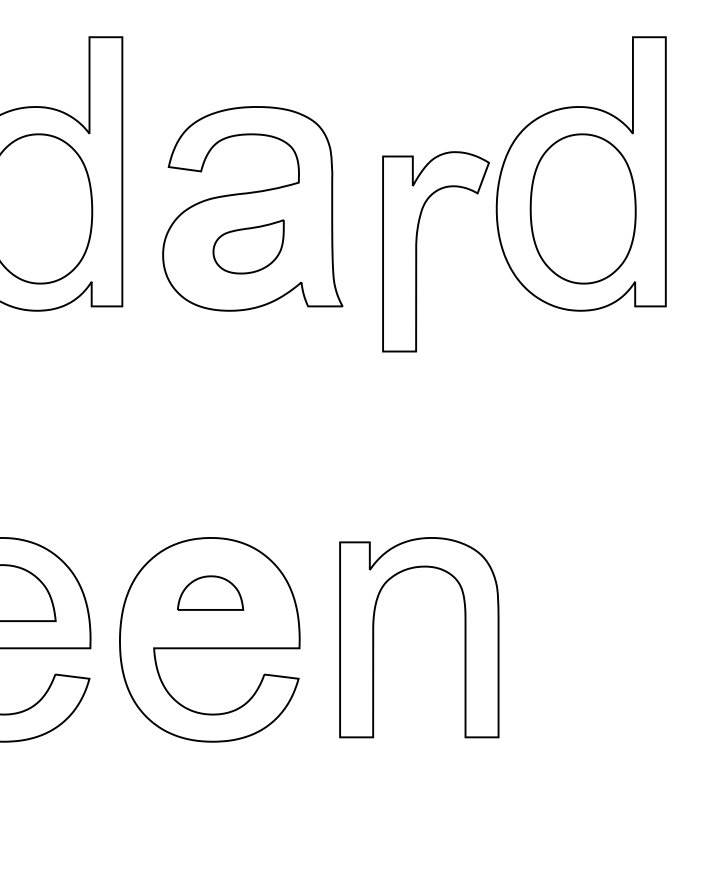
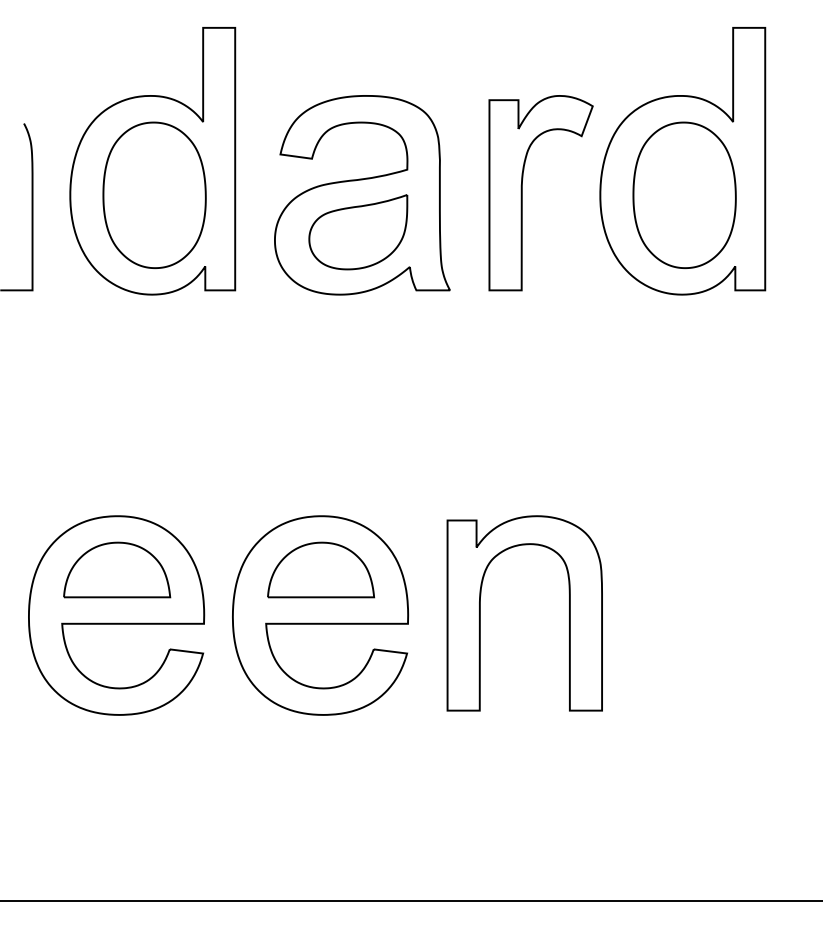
part: (248, 247) -> (358, 232), size x1.43
part: (416, 252) -> (522, 193), moved
part: (210, 592) -> (321, 569), size x1.67

